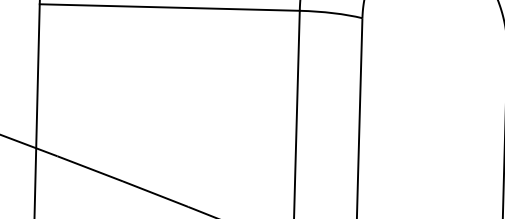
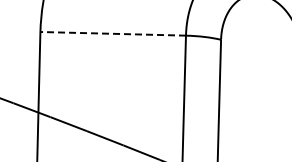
line: (170, 6) -> (113, 33), solid -> dashed

